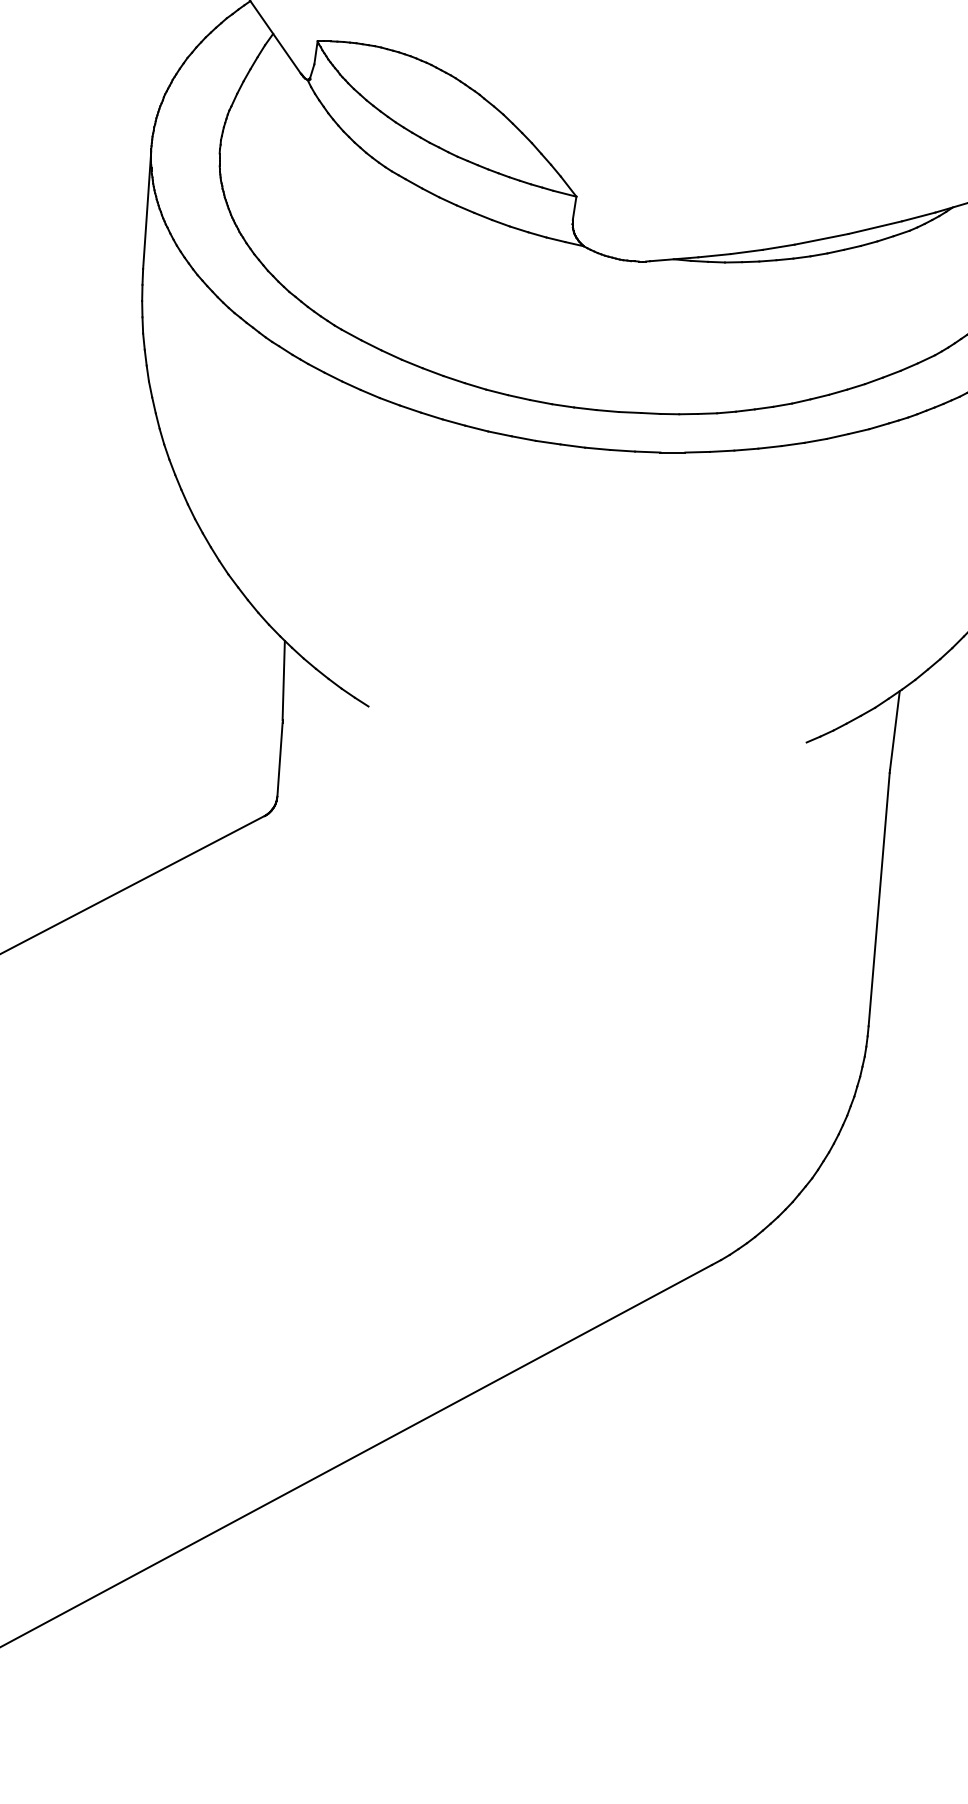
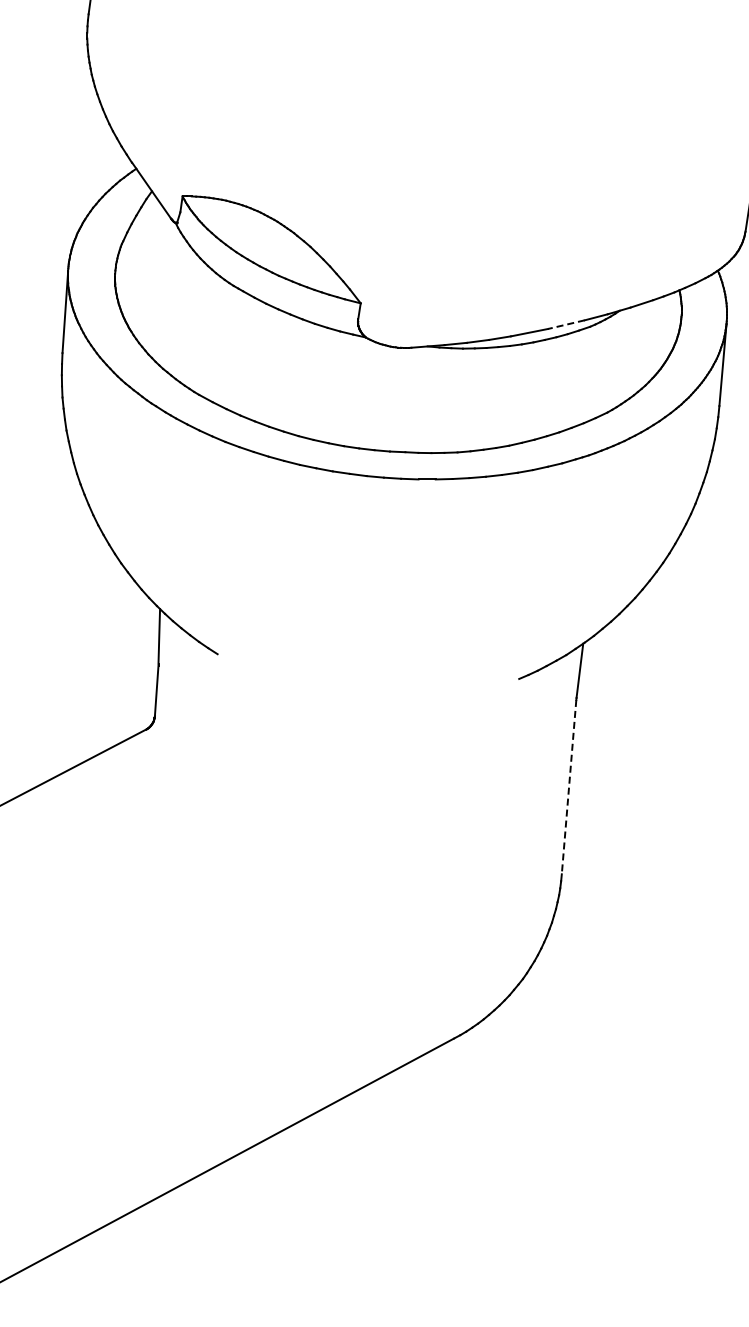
line: (875, 227) -> (566, 324), solid -> dashed
line: (879, 900) -> (569, 787), solid -> dashed

